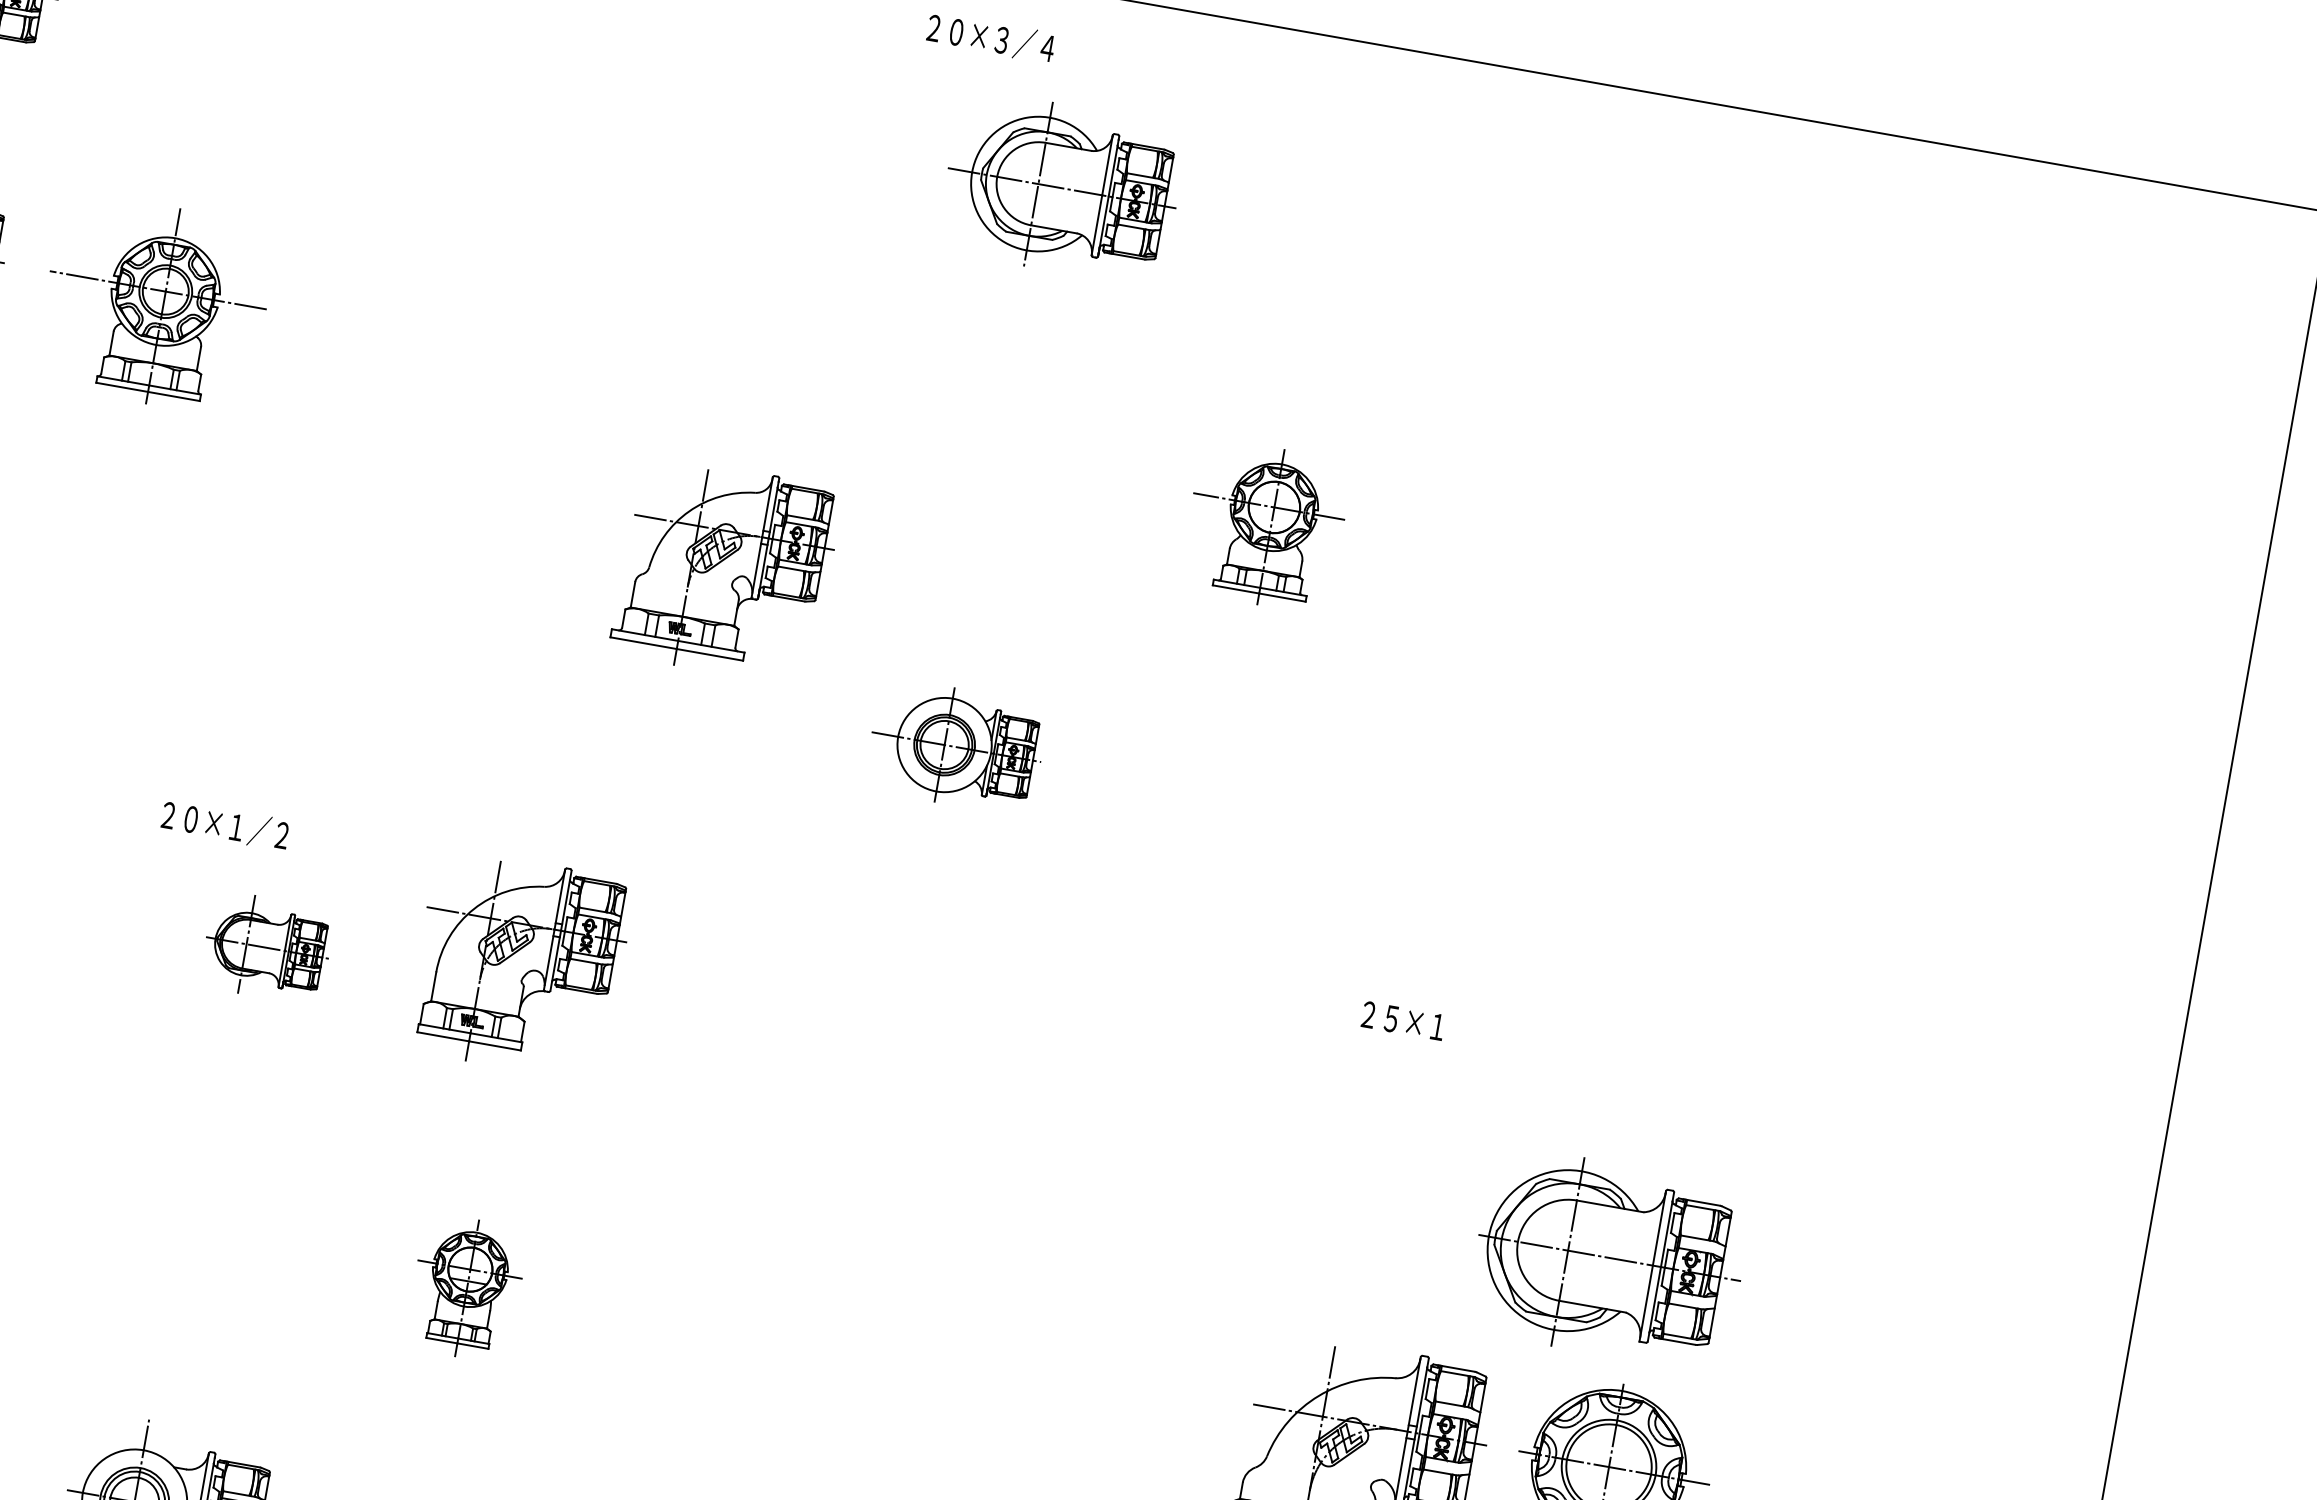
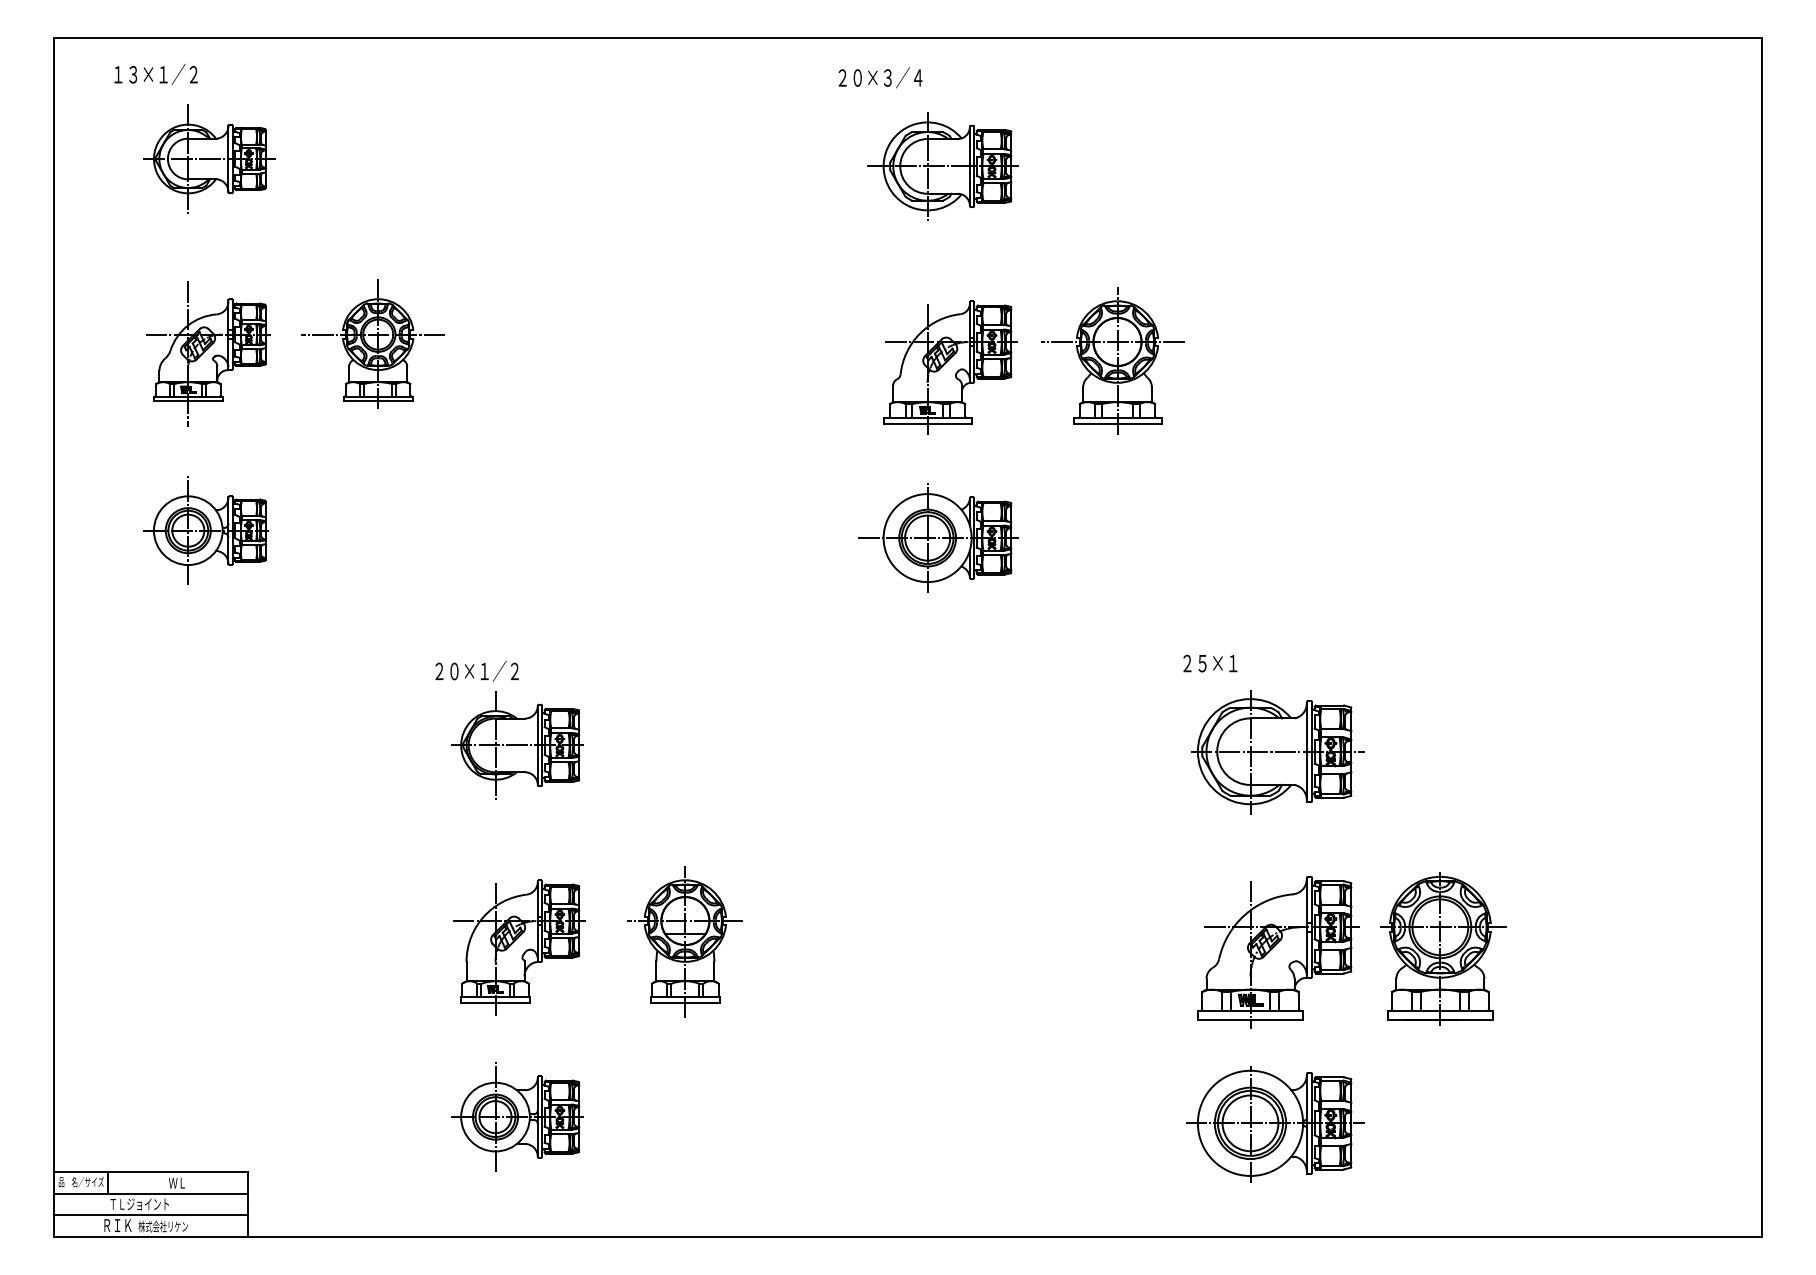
part: (1265, 525) -> (1112, 360), size x1.43
part: (726, 570) -> (950, 367), moved
part: (956, 746) -> (938, 537), size x1.43
part: (266, 947) -> (517, 745), size x1.67
part: (519, 964) -> (519, 947), moved
text: (1403, 1020) -> (1210, 663), moved
part: (1608, 1259) -> (1277, 752), moved
part: (466, 1287) -> (684, 941), size x1.67

